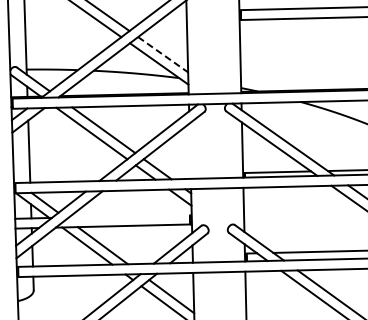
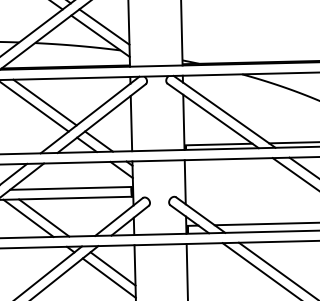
line: (163, 54) -> (104, 26), dashed -> solid
line: (189, 150) -> (130, 122), added
line: (129, 215) -> (70, 187), added

